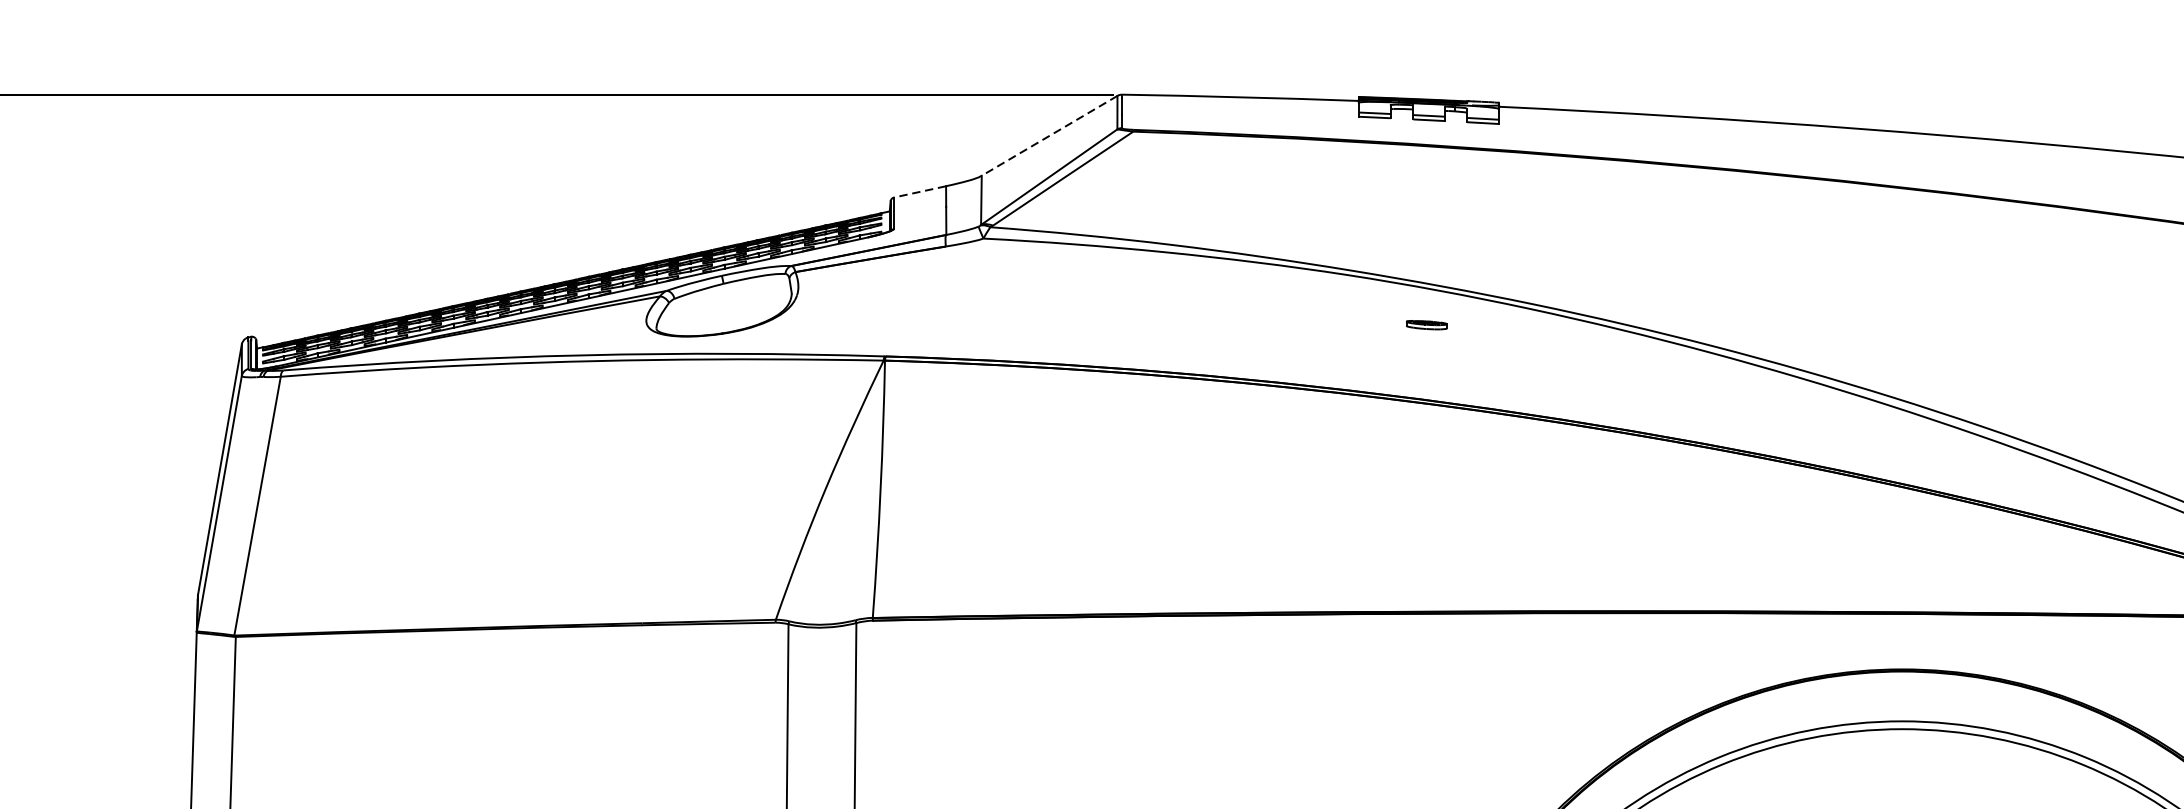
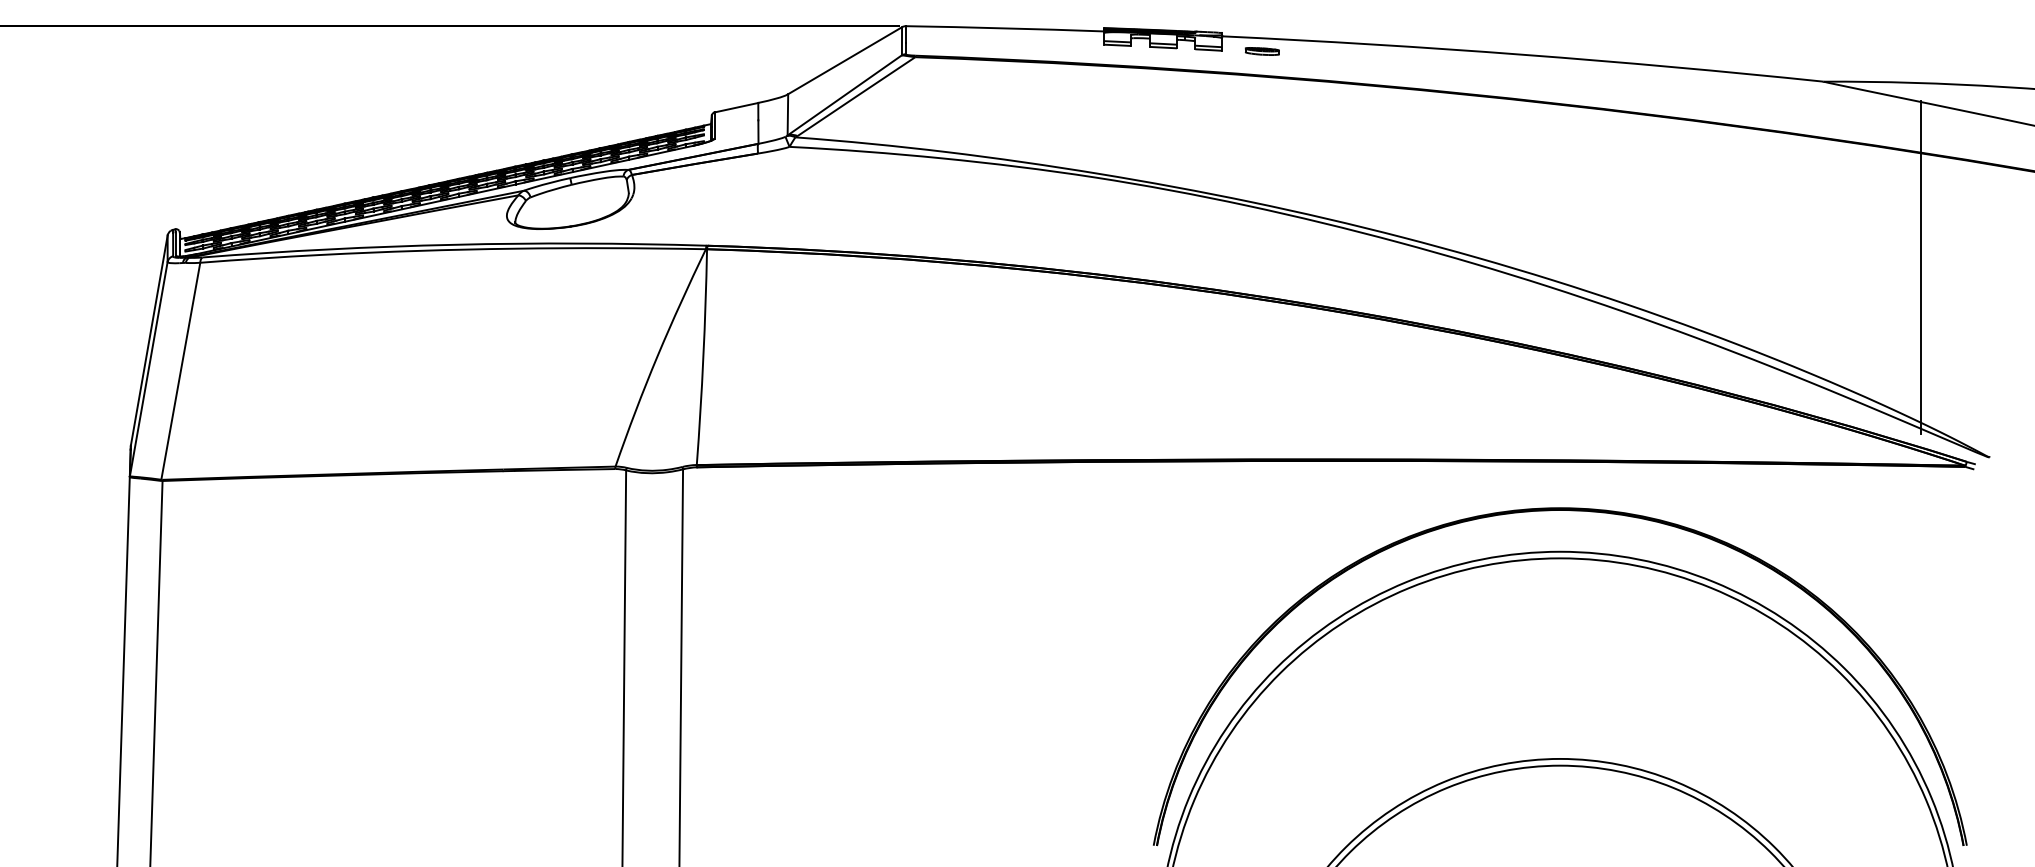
line: (1048, 135) -> (844, 60), dashed -> solid
line: (918, 191) -> (735, 107), dashed -> solid
part: (1425, 325) -> (1261, 51), moved

